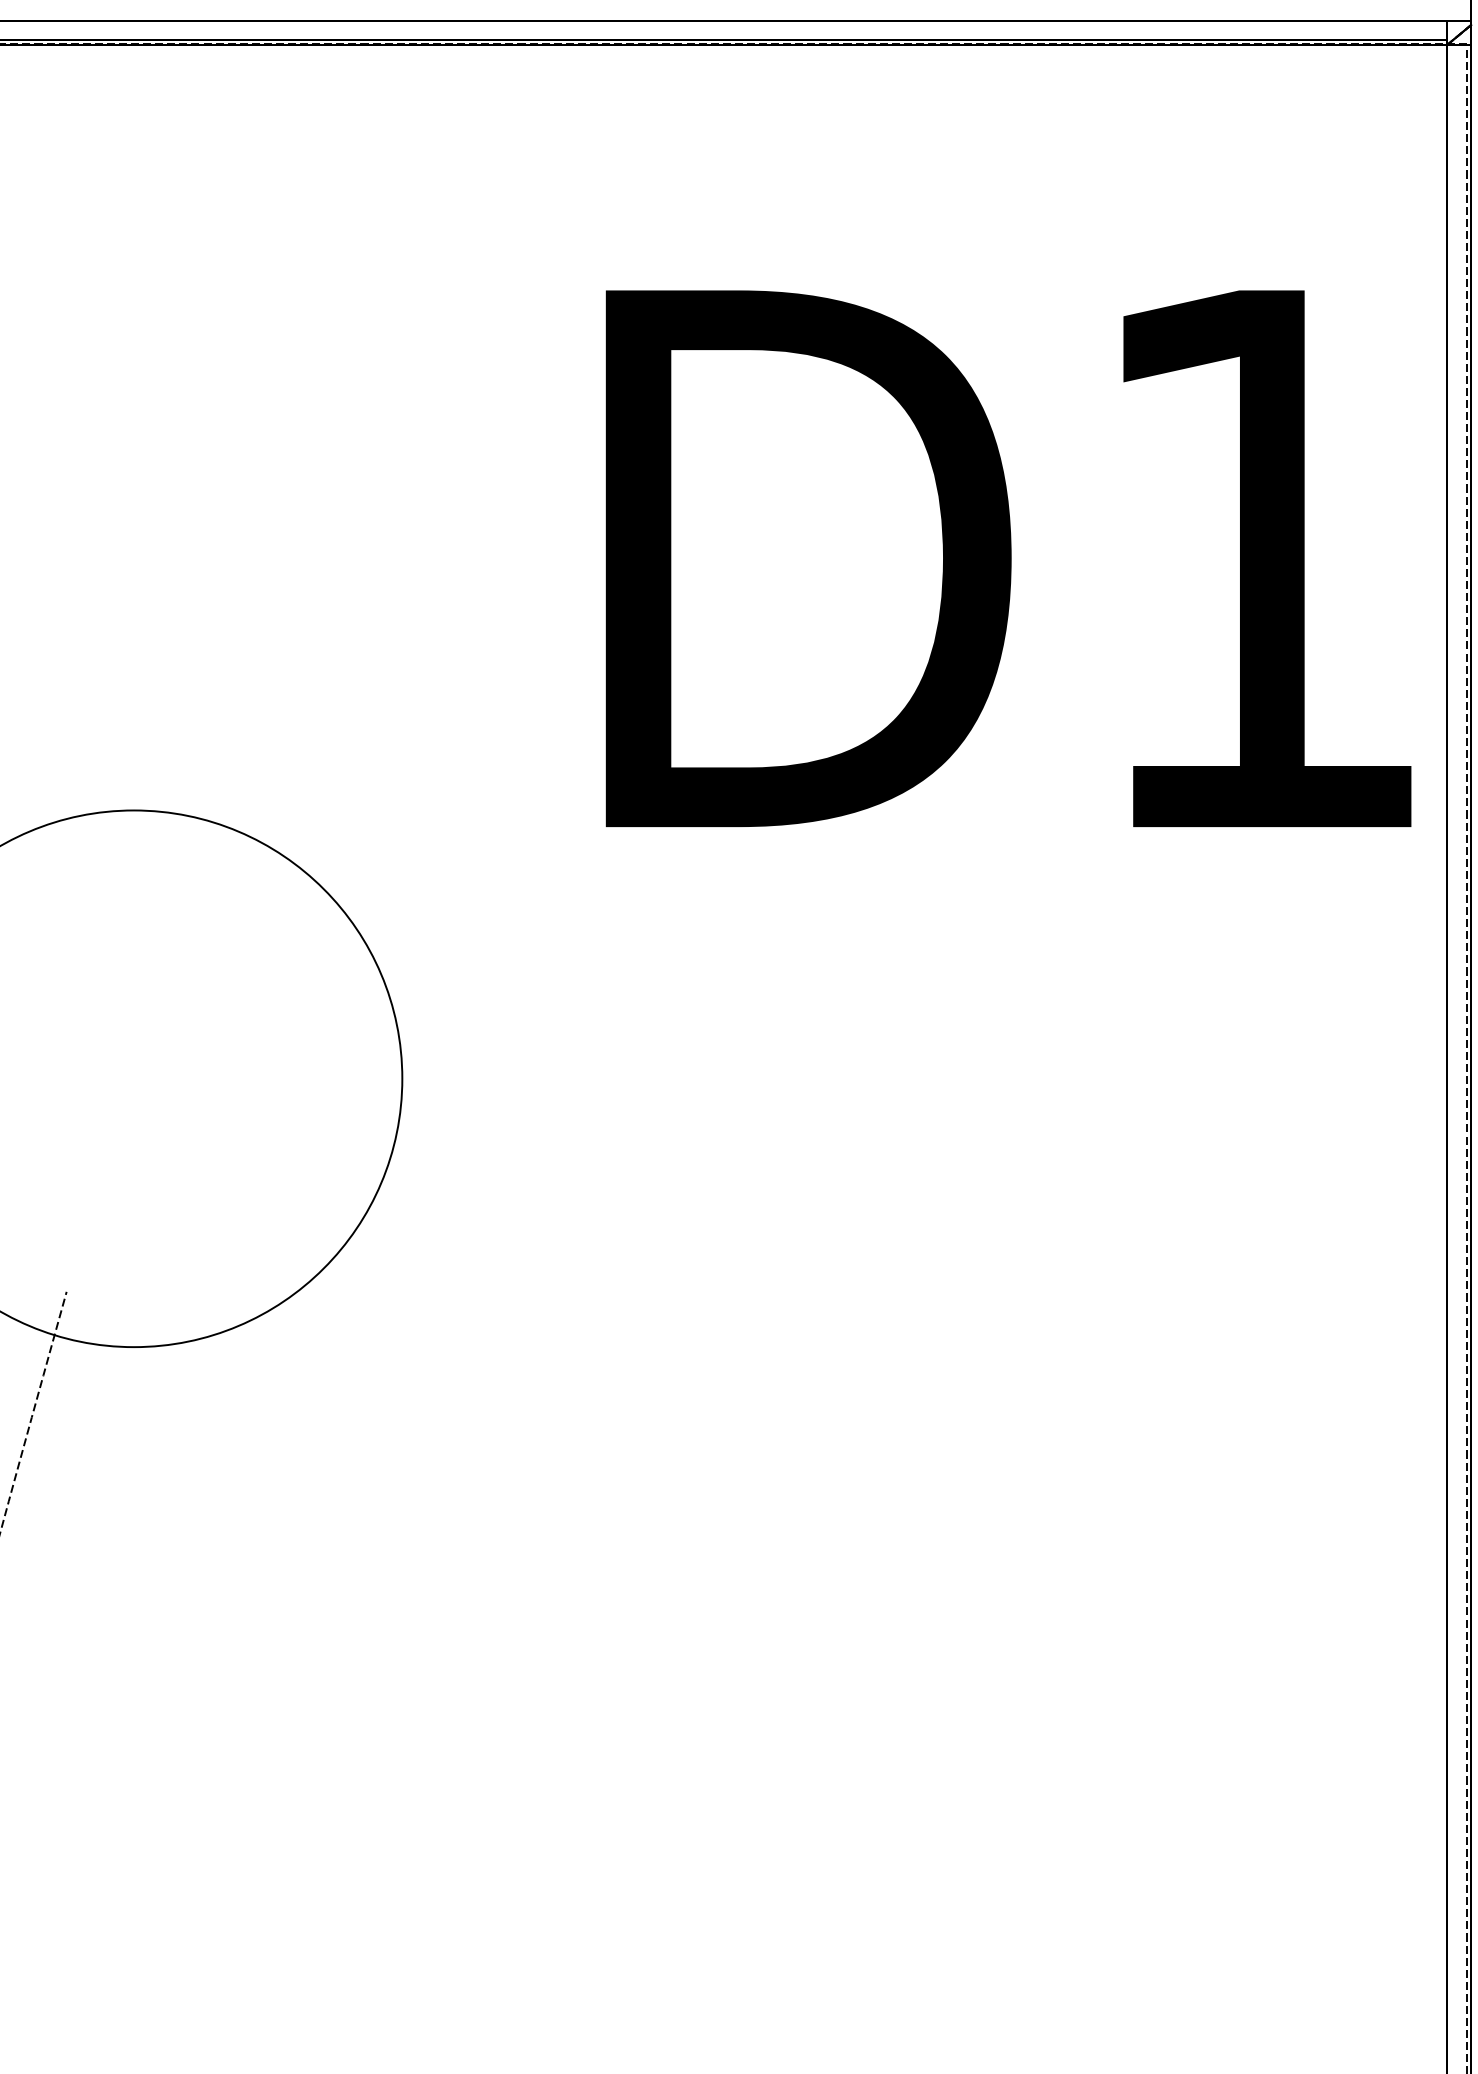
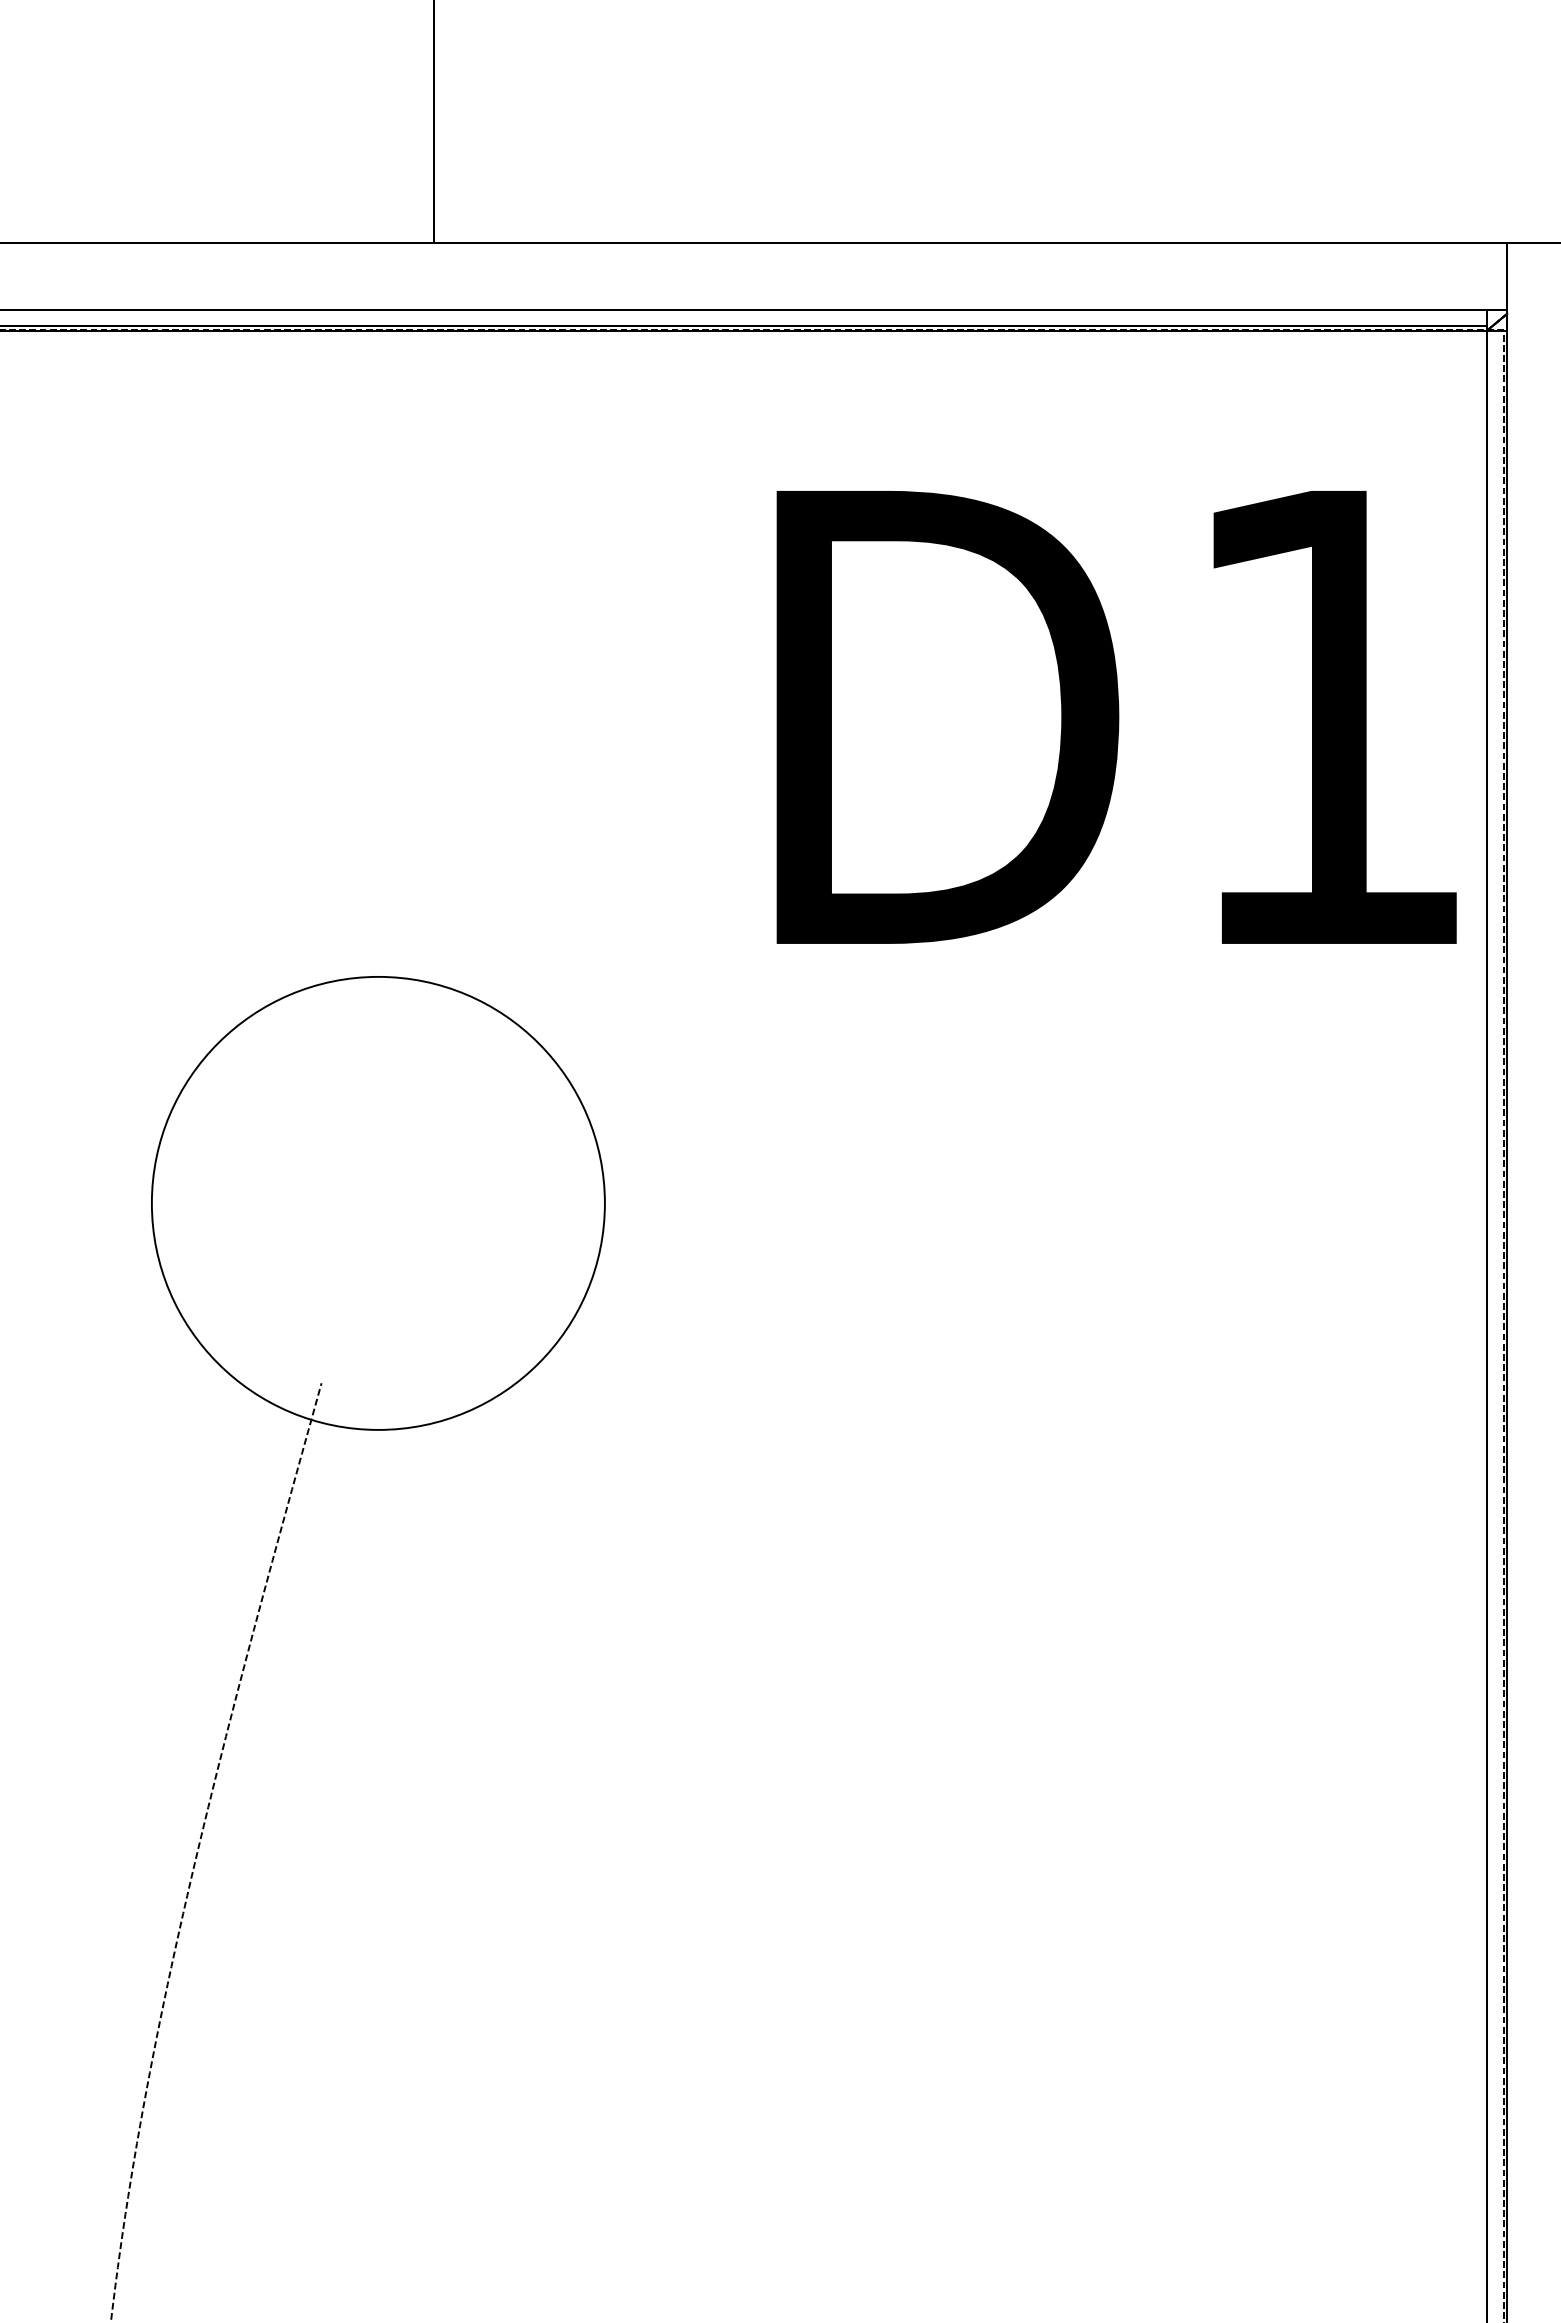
text: (1008, 558) -> (1116, 717), moved

